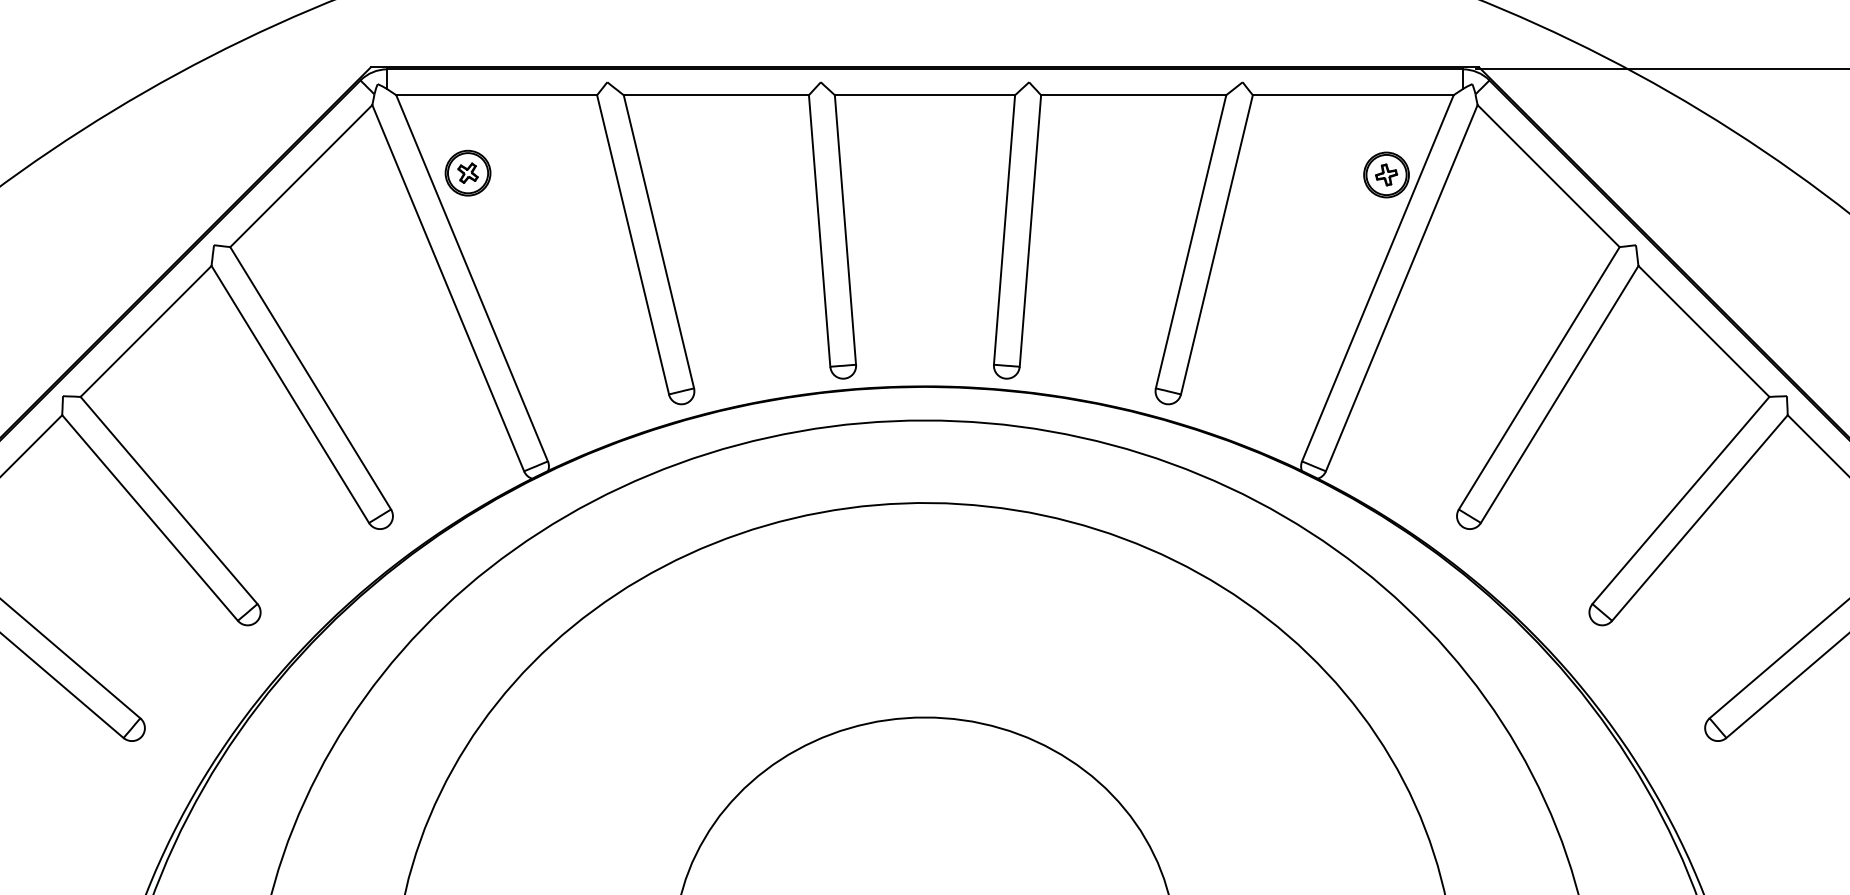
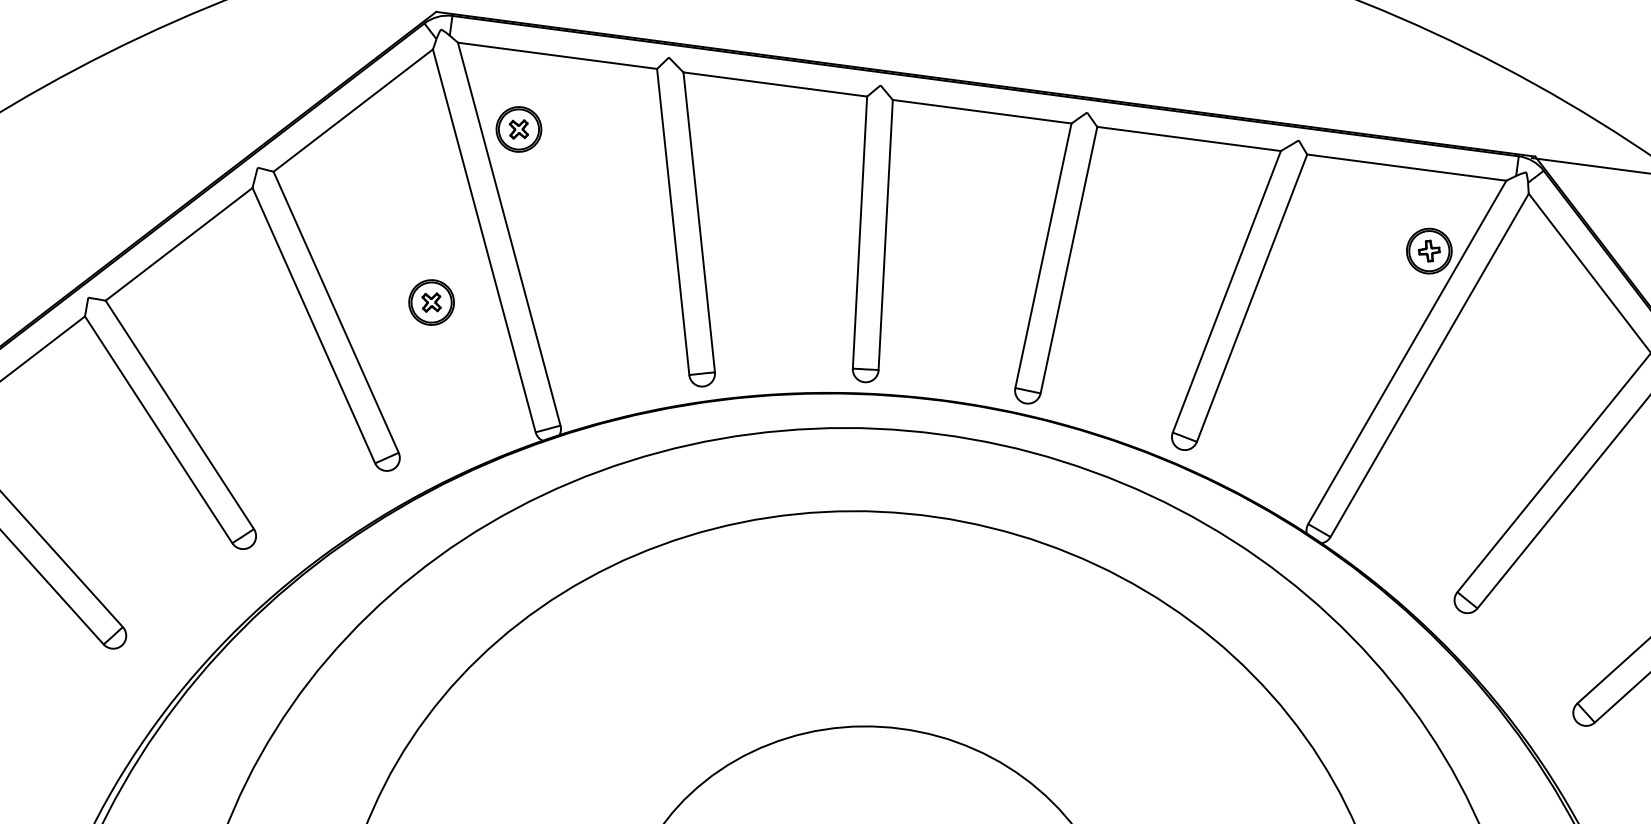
part: (403, 355) -> (431, 301), added

